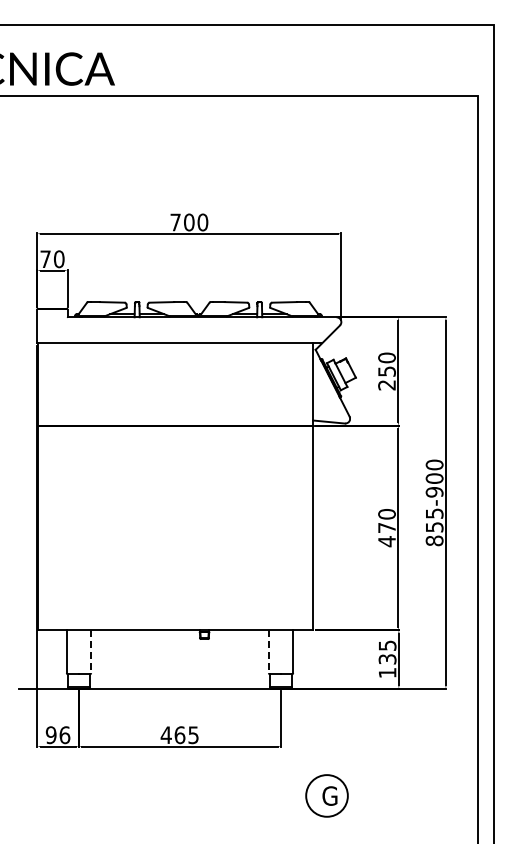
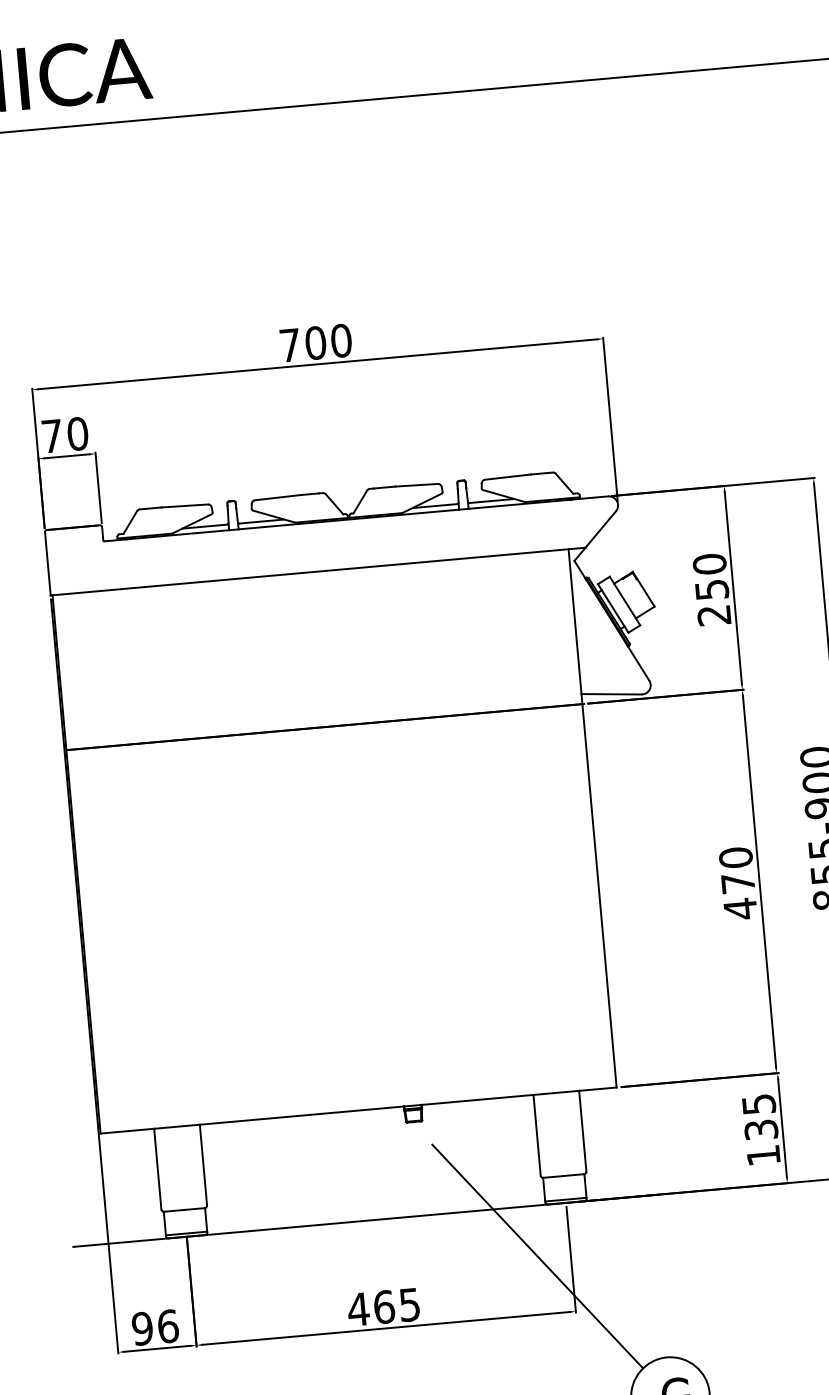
line: (91, 651) -> (204, 1164), dashed -> solid
line: (268, 651) -> (536, 1135), dashed -> solid
line: (263, 715) -> (537, 1256), added

